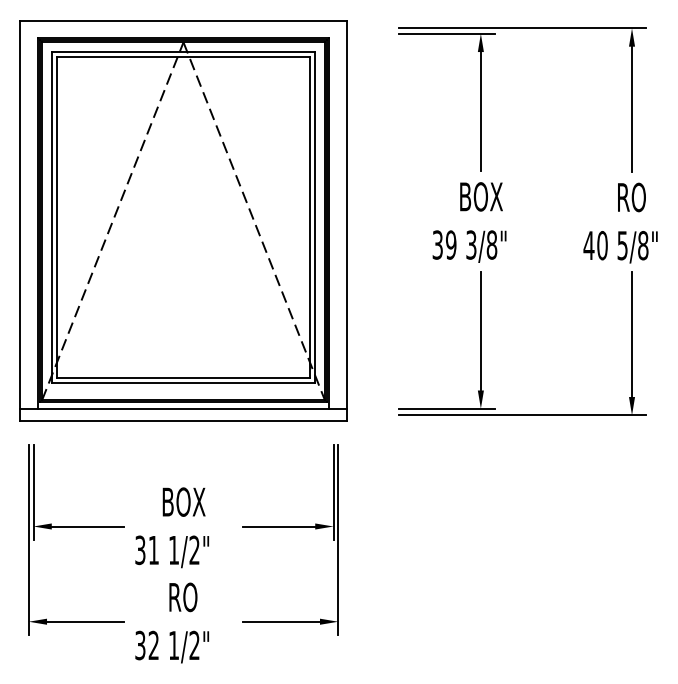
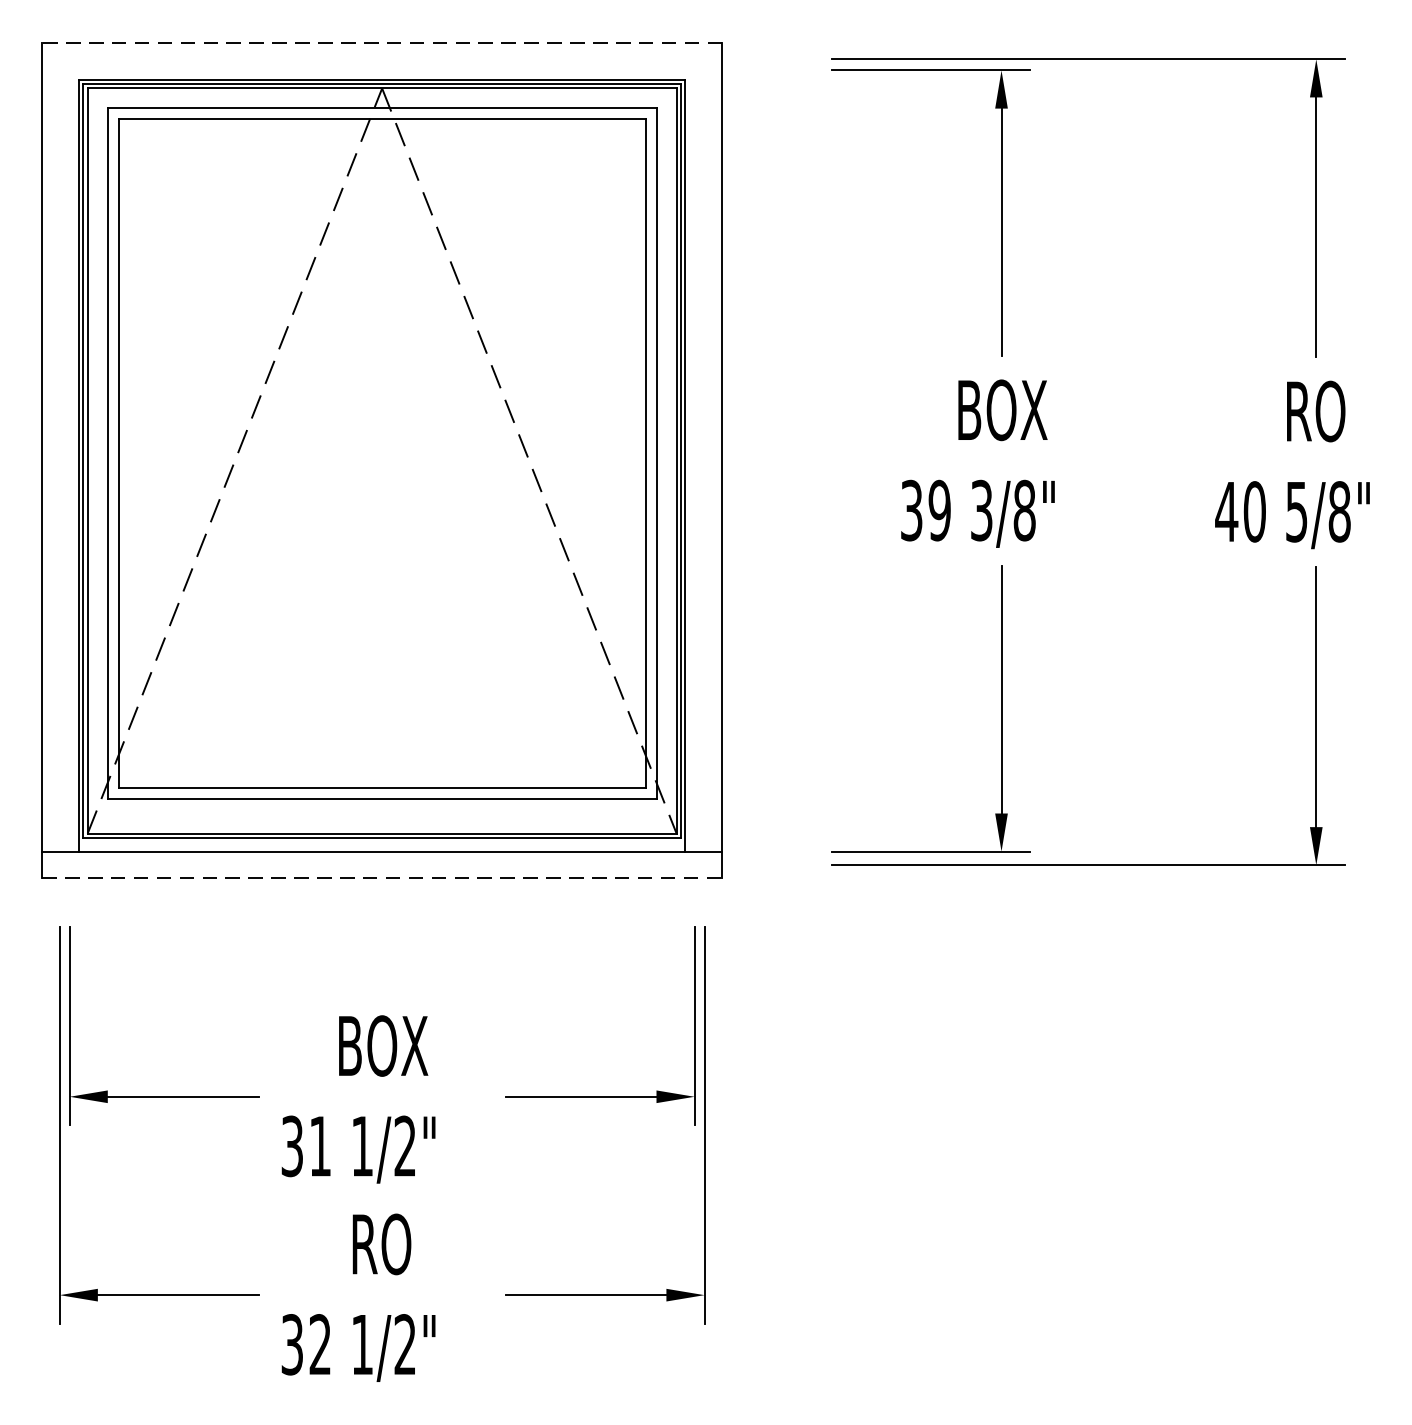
line: (183, 20) -> (382, 42), solid -> dashed
line: (184, 421) -> (384, 878), solid -> dashed

